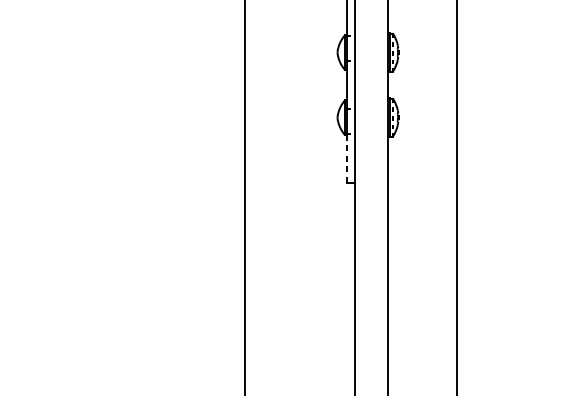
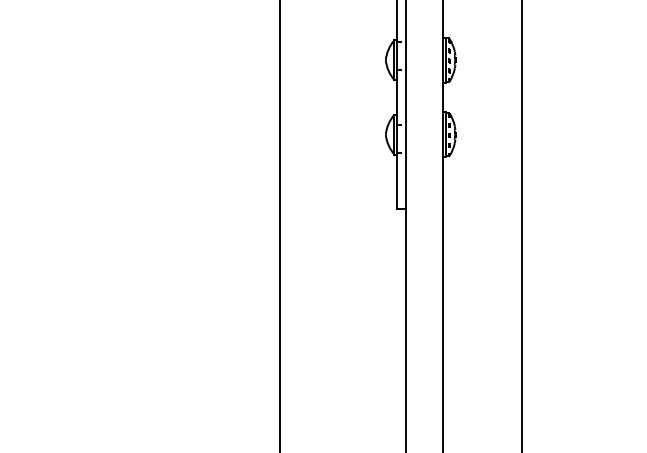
line: (346, 158) -> (396, 181), dashed -> solid

